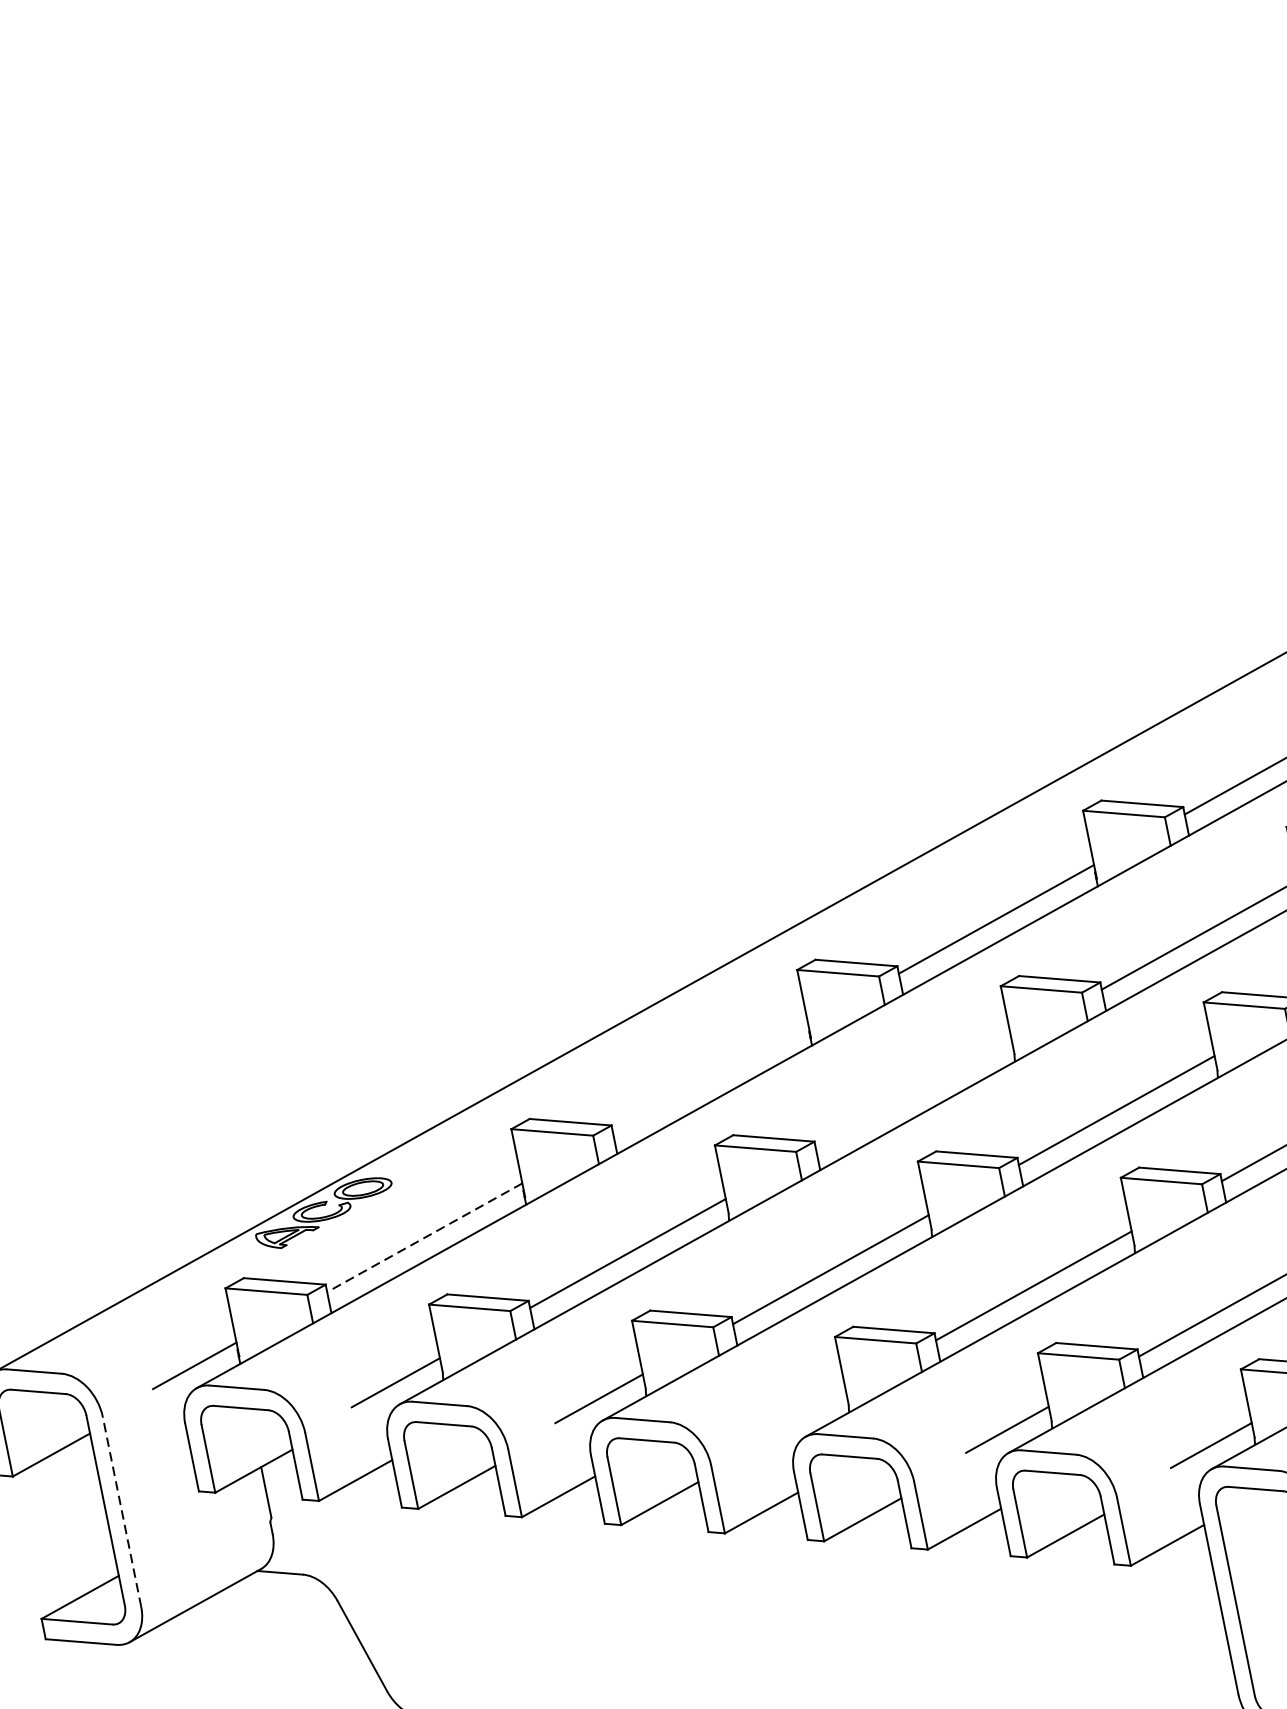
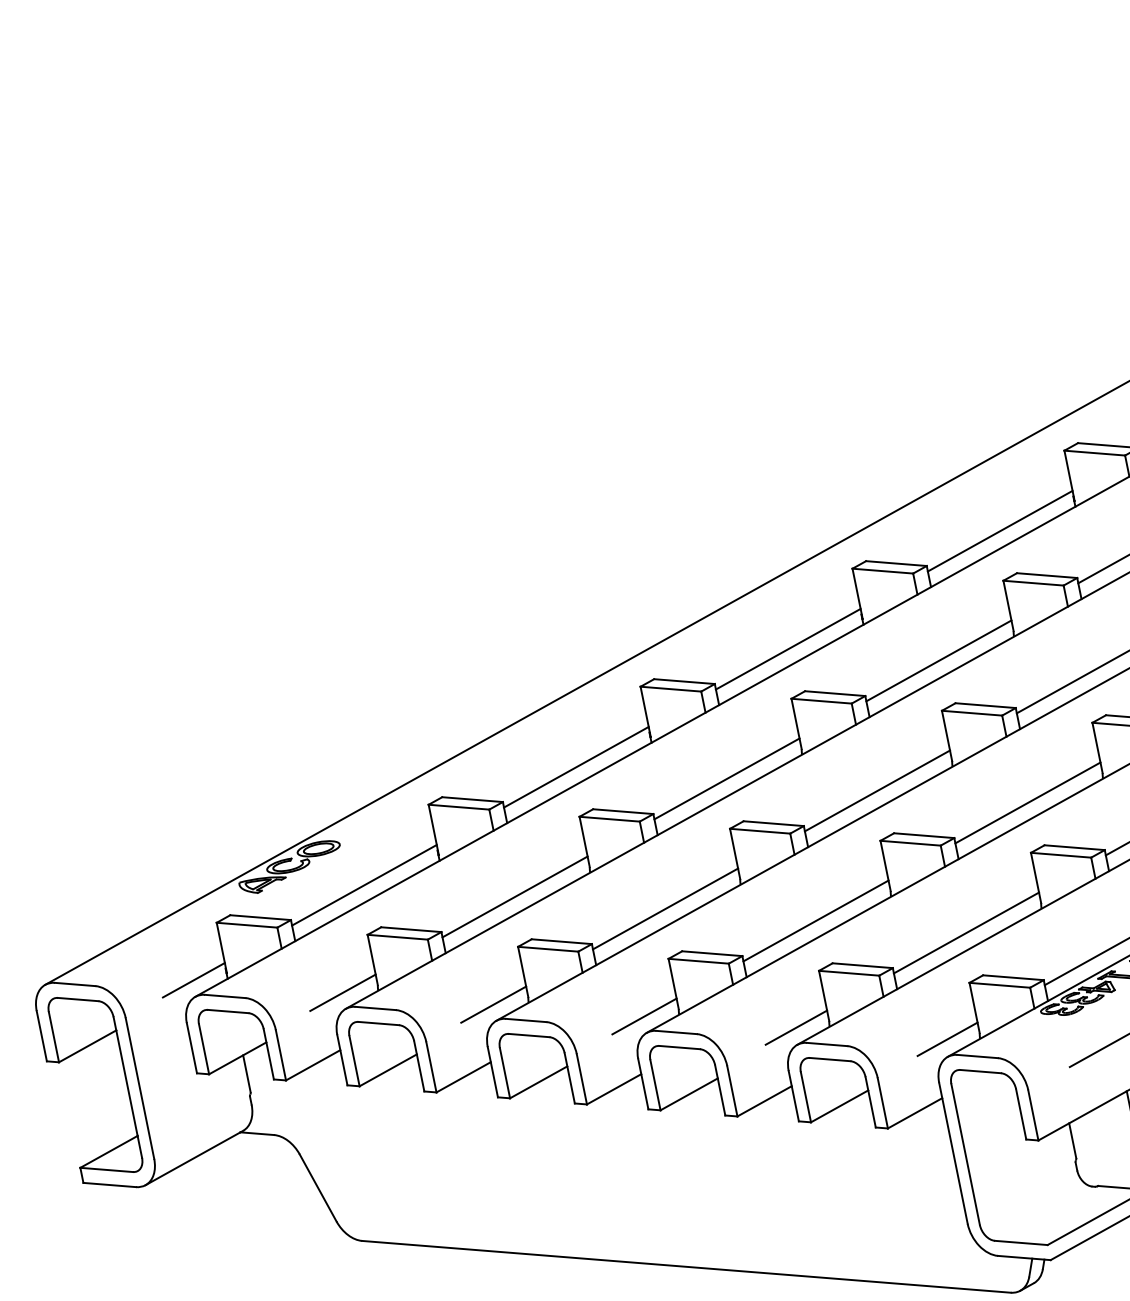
line: (710, 1077) -> (576, 766), added
line: (913, 1093) -> (726, 778), added
line: (424, 1238) -> (364, 885), dashed -> solid
line: (802, 1414) -> (644, 1016), added
line: (122, 1511) -> (140, 1088), dashed -> solid

